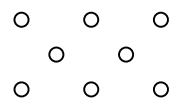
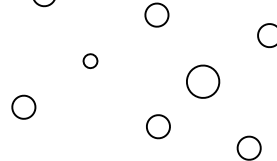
circle: (56, 54) -> (90, 61), size x0.6
circle: (125, 54) -> (202, 81), size x1.4
circle: (91, 89) -> (158, 126), moved

